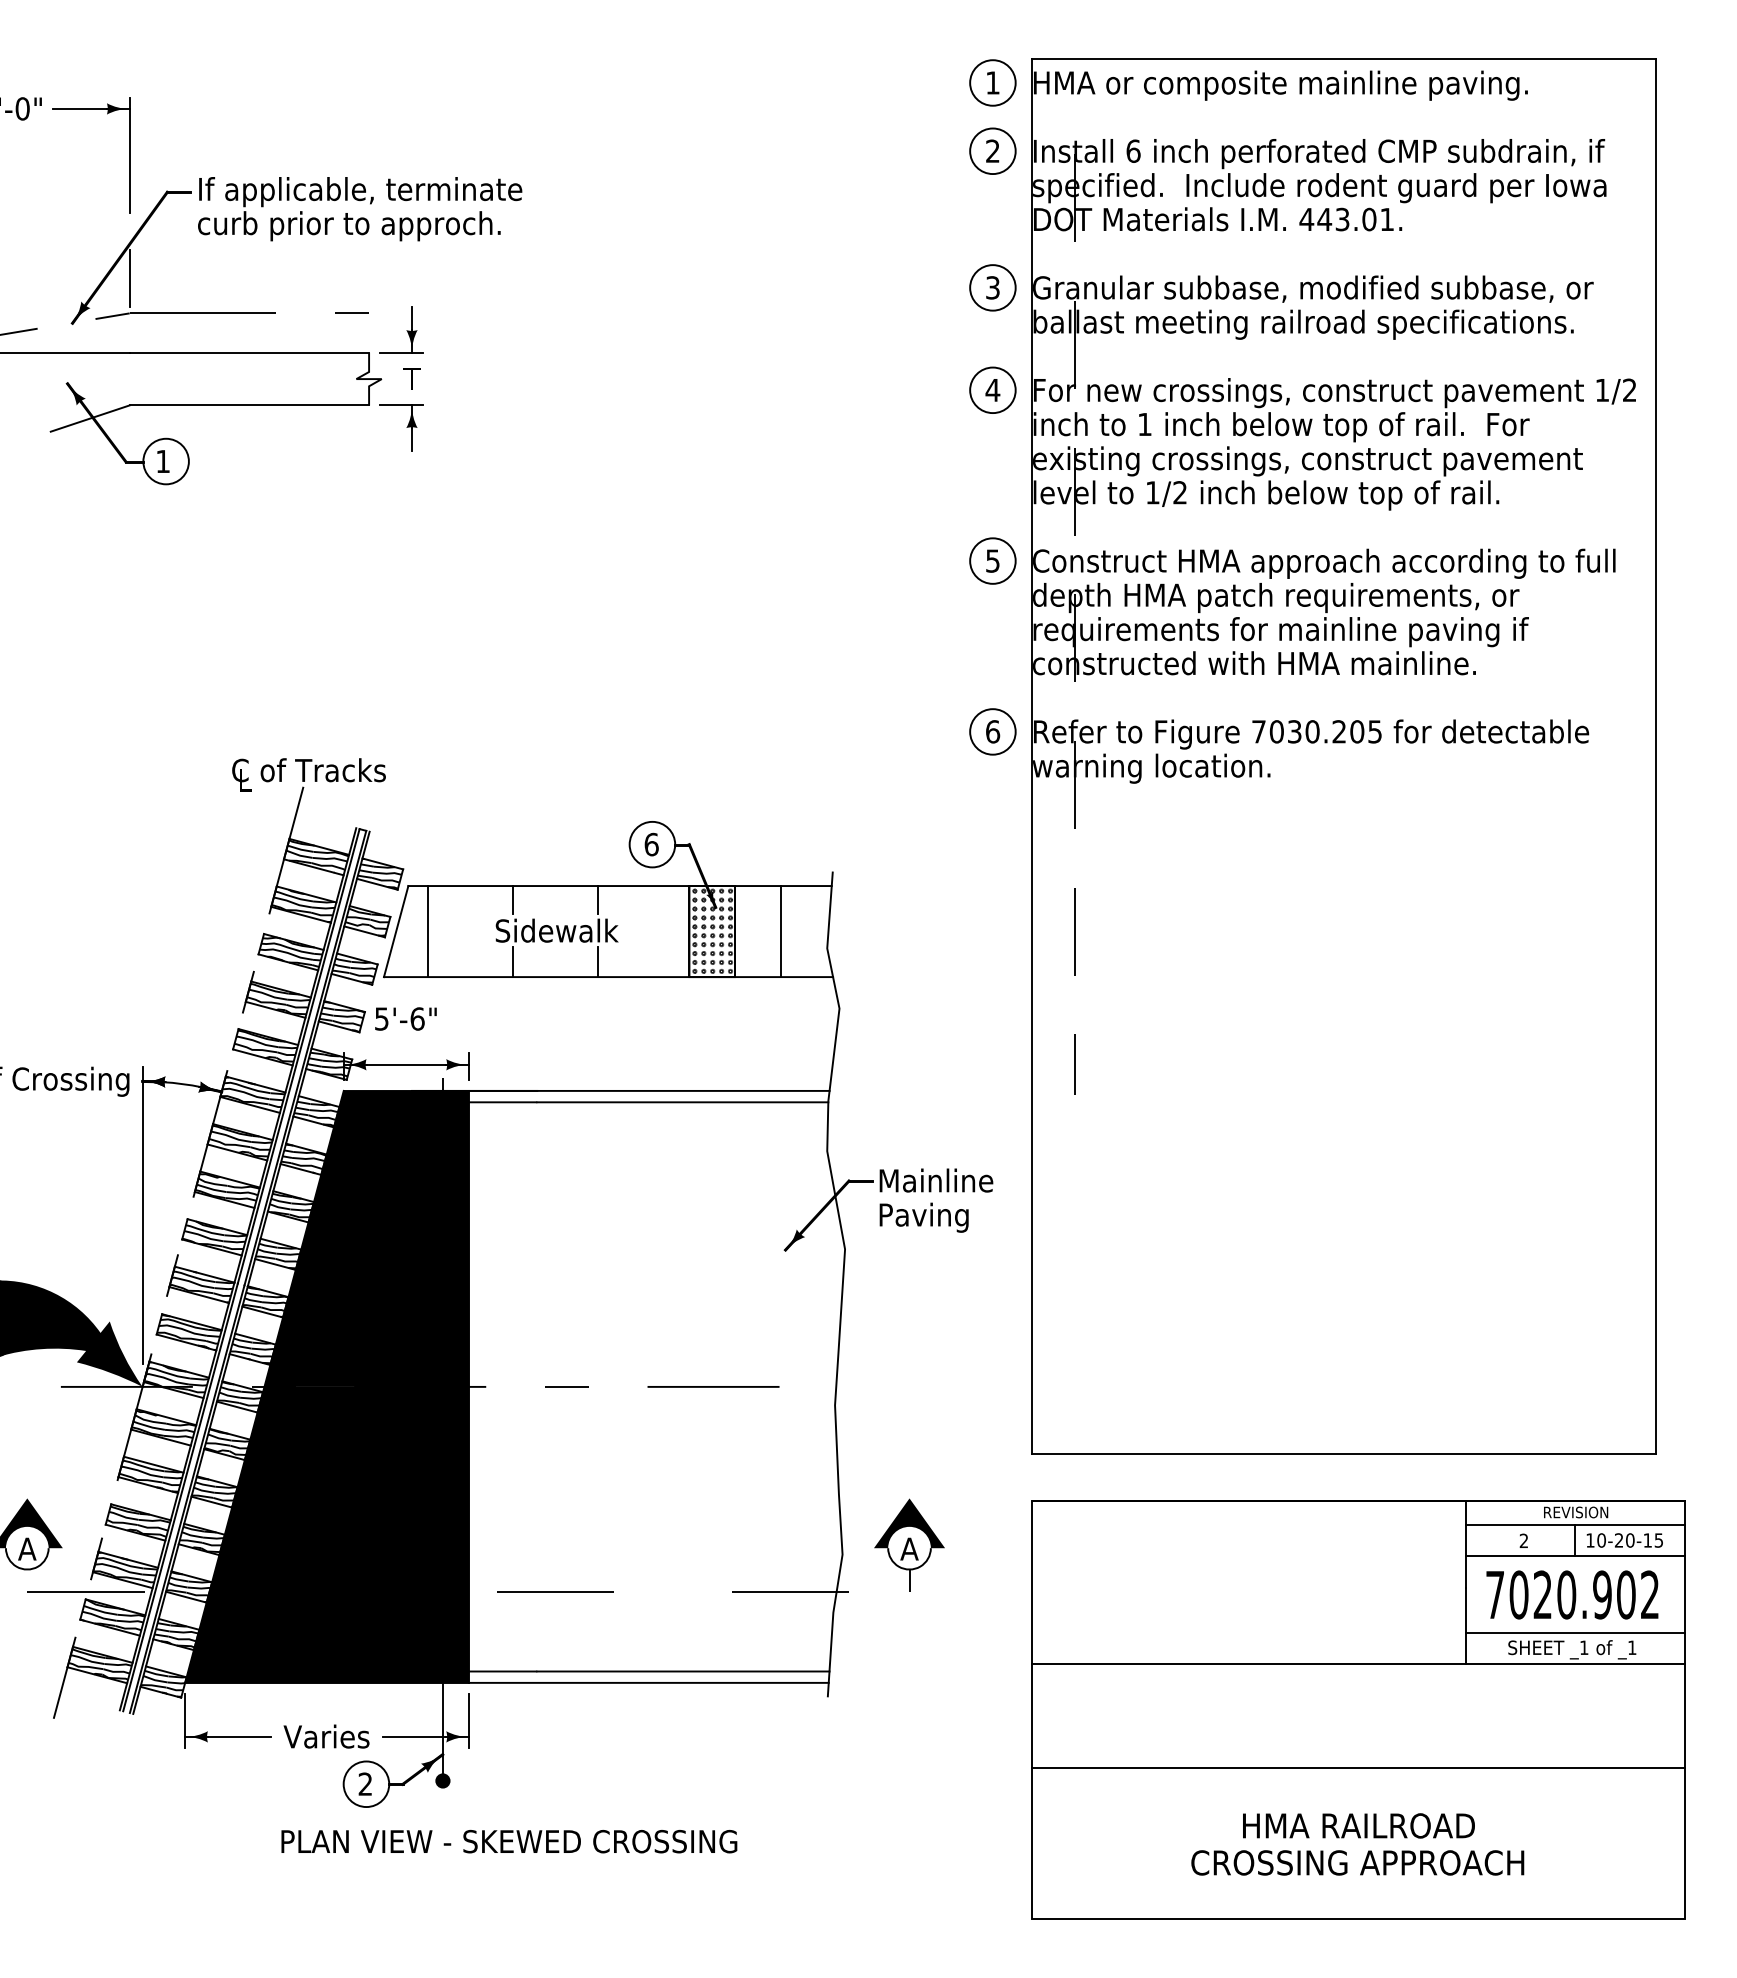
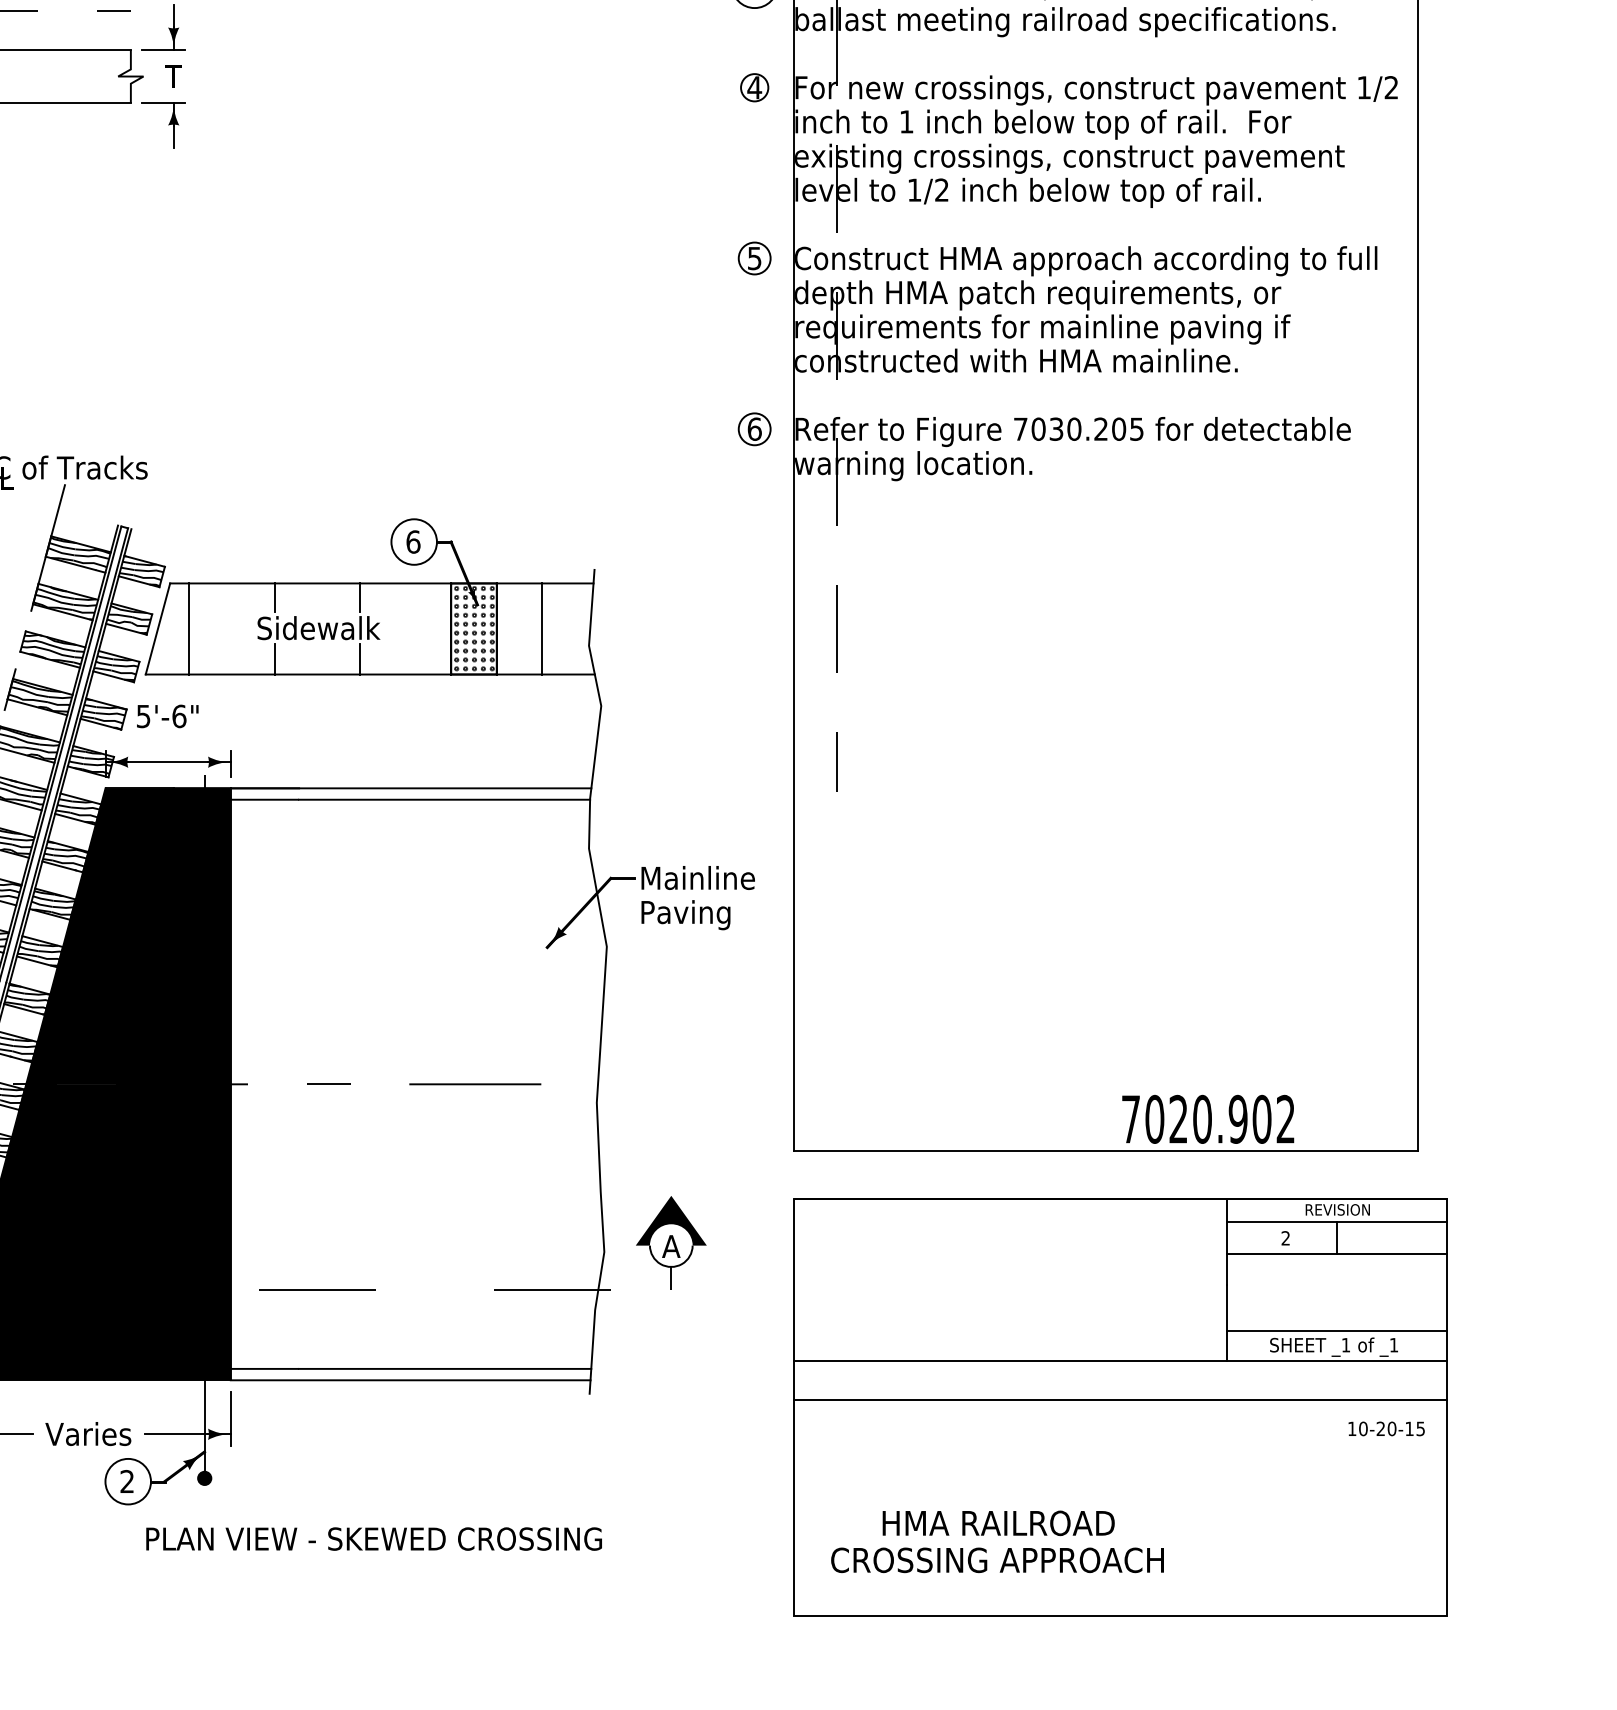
circle: (992, 390) -> (754, 87), size x0.6
circle: (992, 560) -> (754, 257), size x0.7
circle: (992, 731) -> (754, 428), size x0.7
text: (1624, 1540) -> (1386, 1428), moved
text: (1572, 1594) -> (1208, 1118), moved
line: (1358, 1768) -> (1120, 1399), moved
text: (509, 1841) -> (374, 1538), moved
text: (1357, 1844) -> (997, 1541), moved

